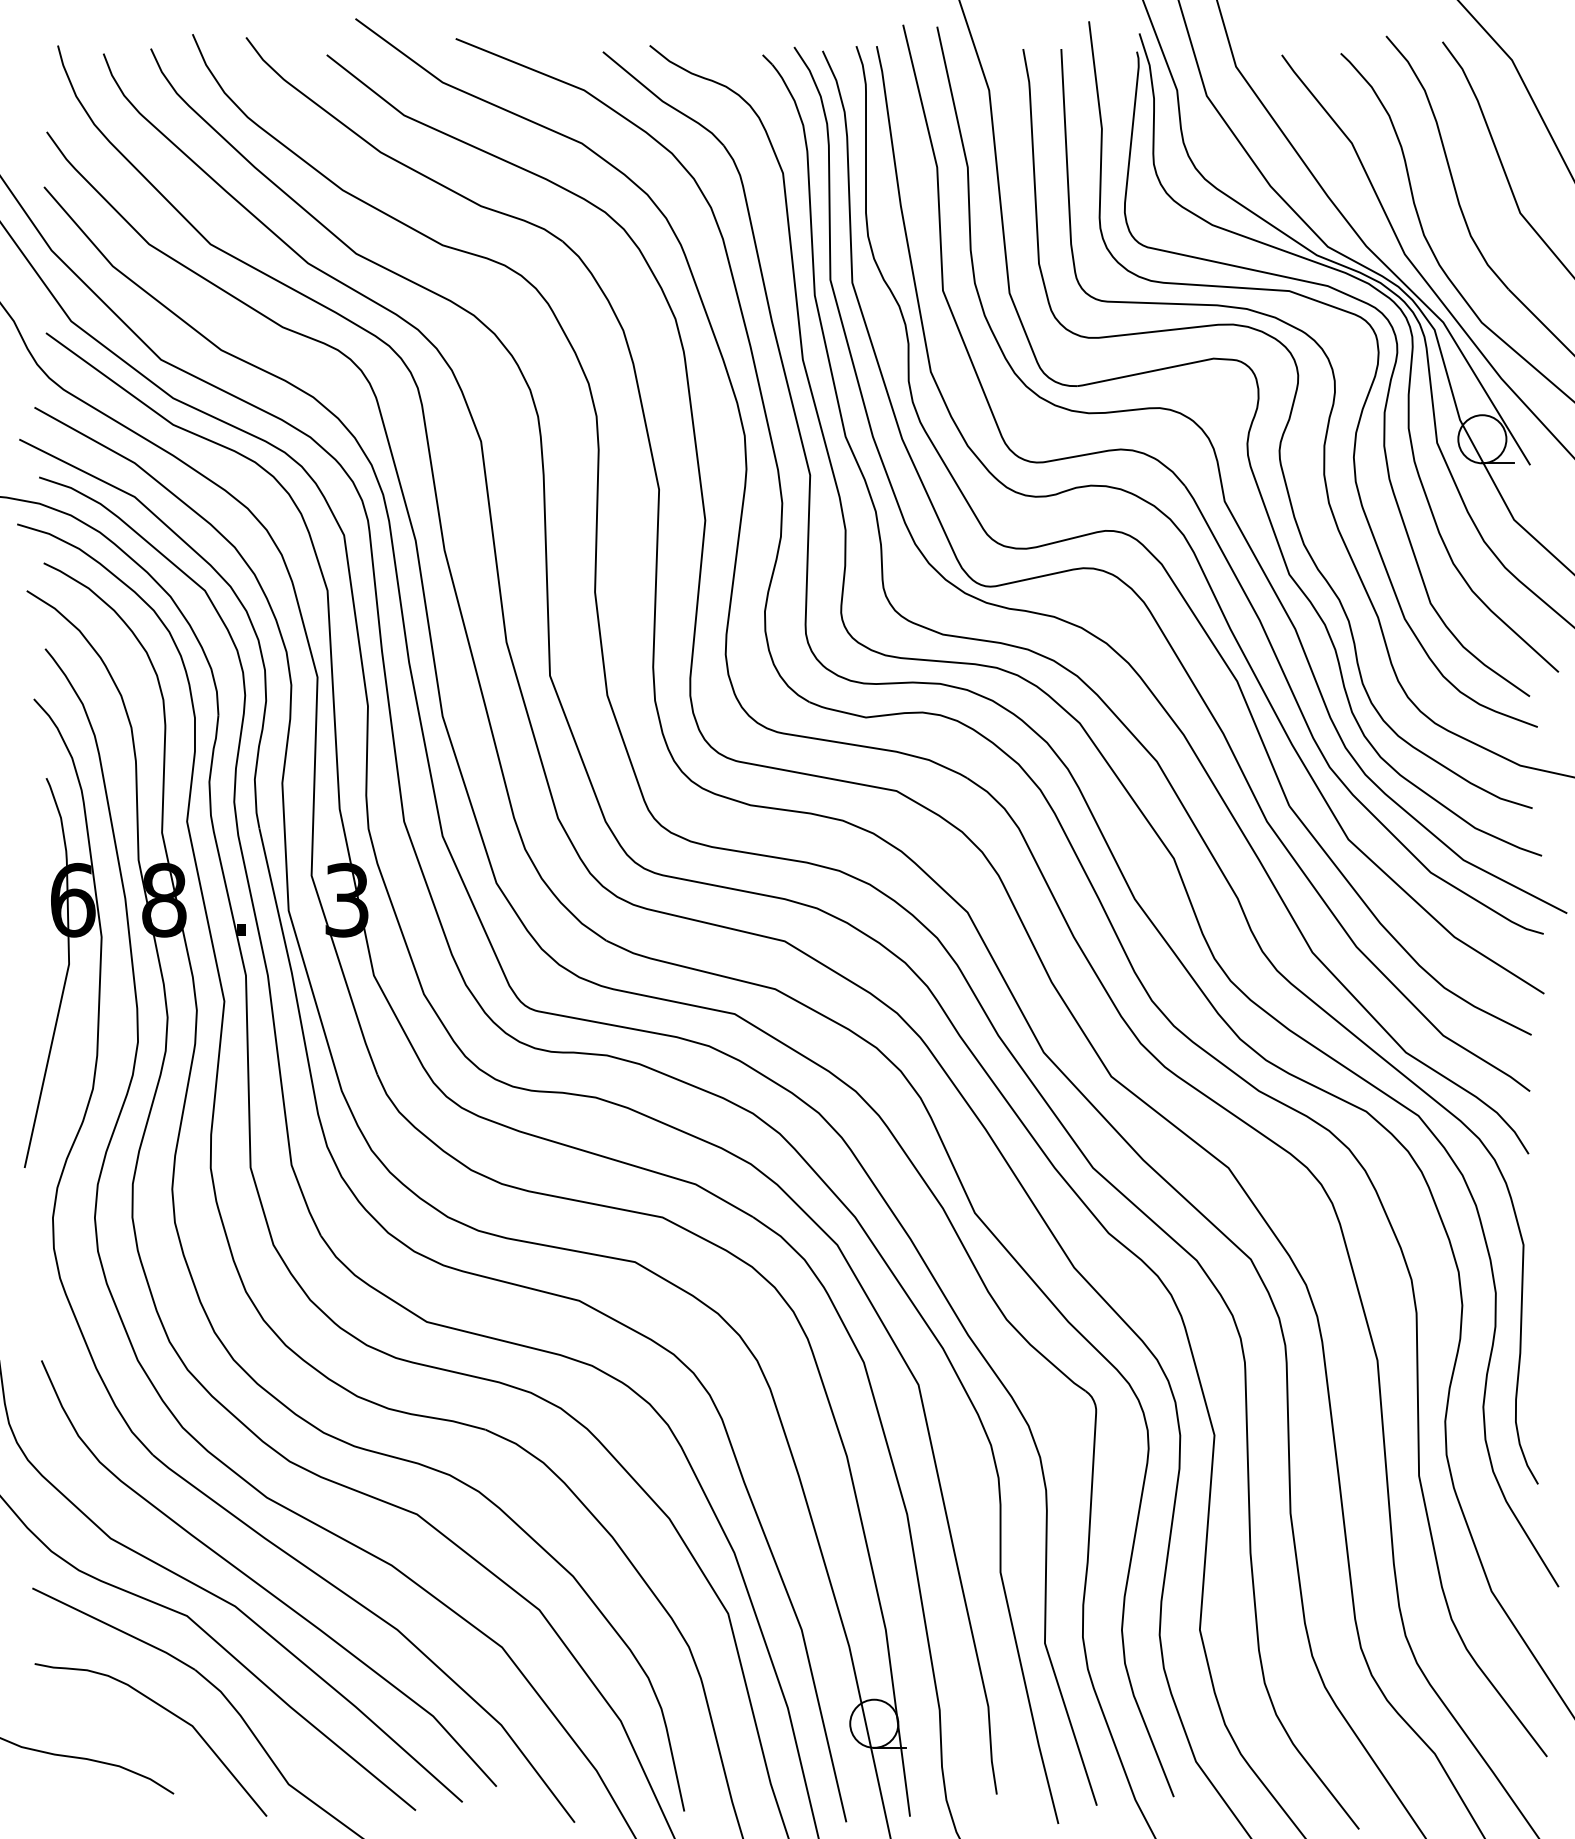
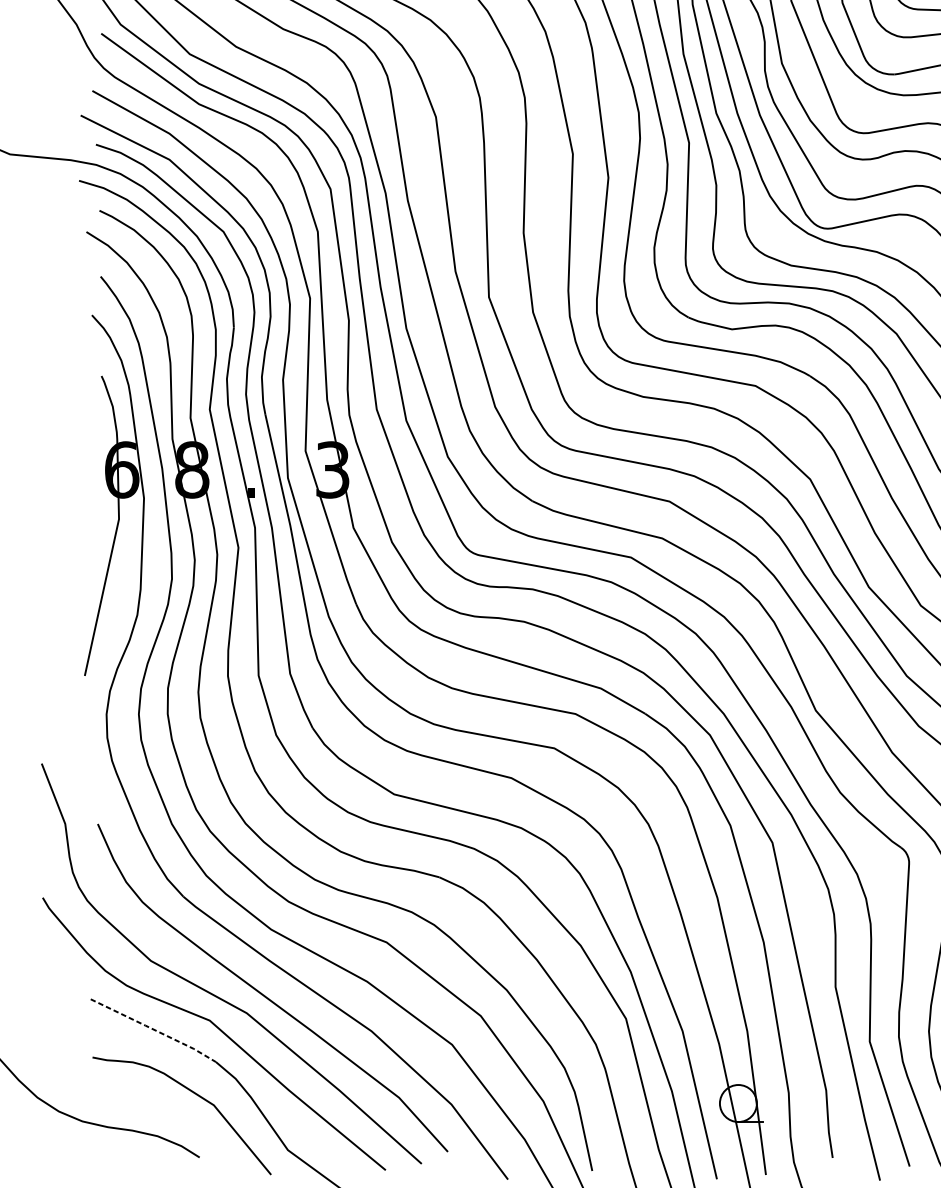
line: (114, 1627) -> (153, 1029), solid -> dashed

